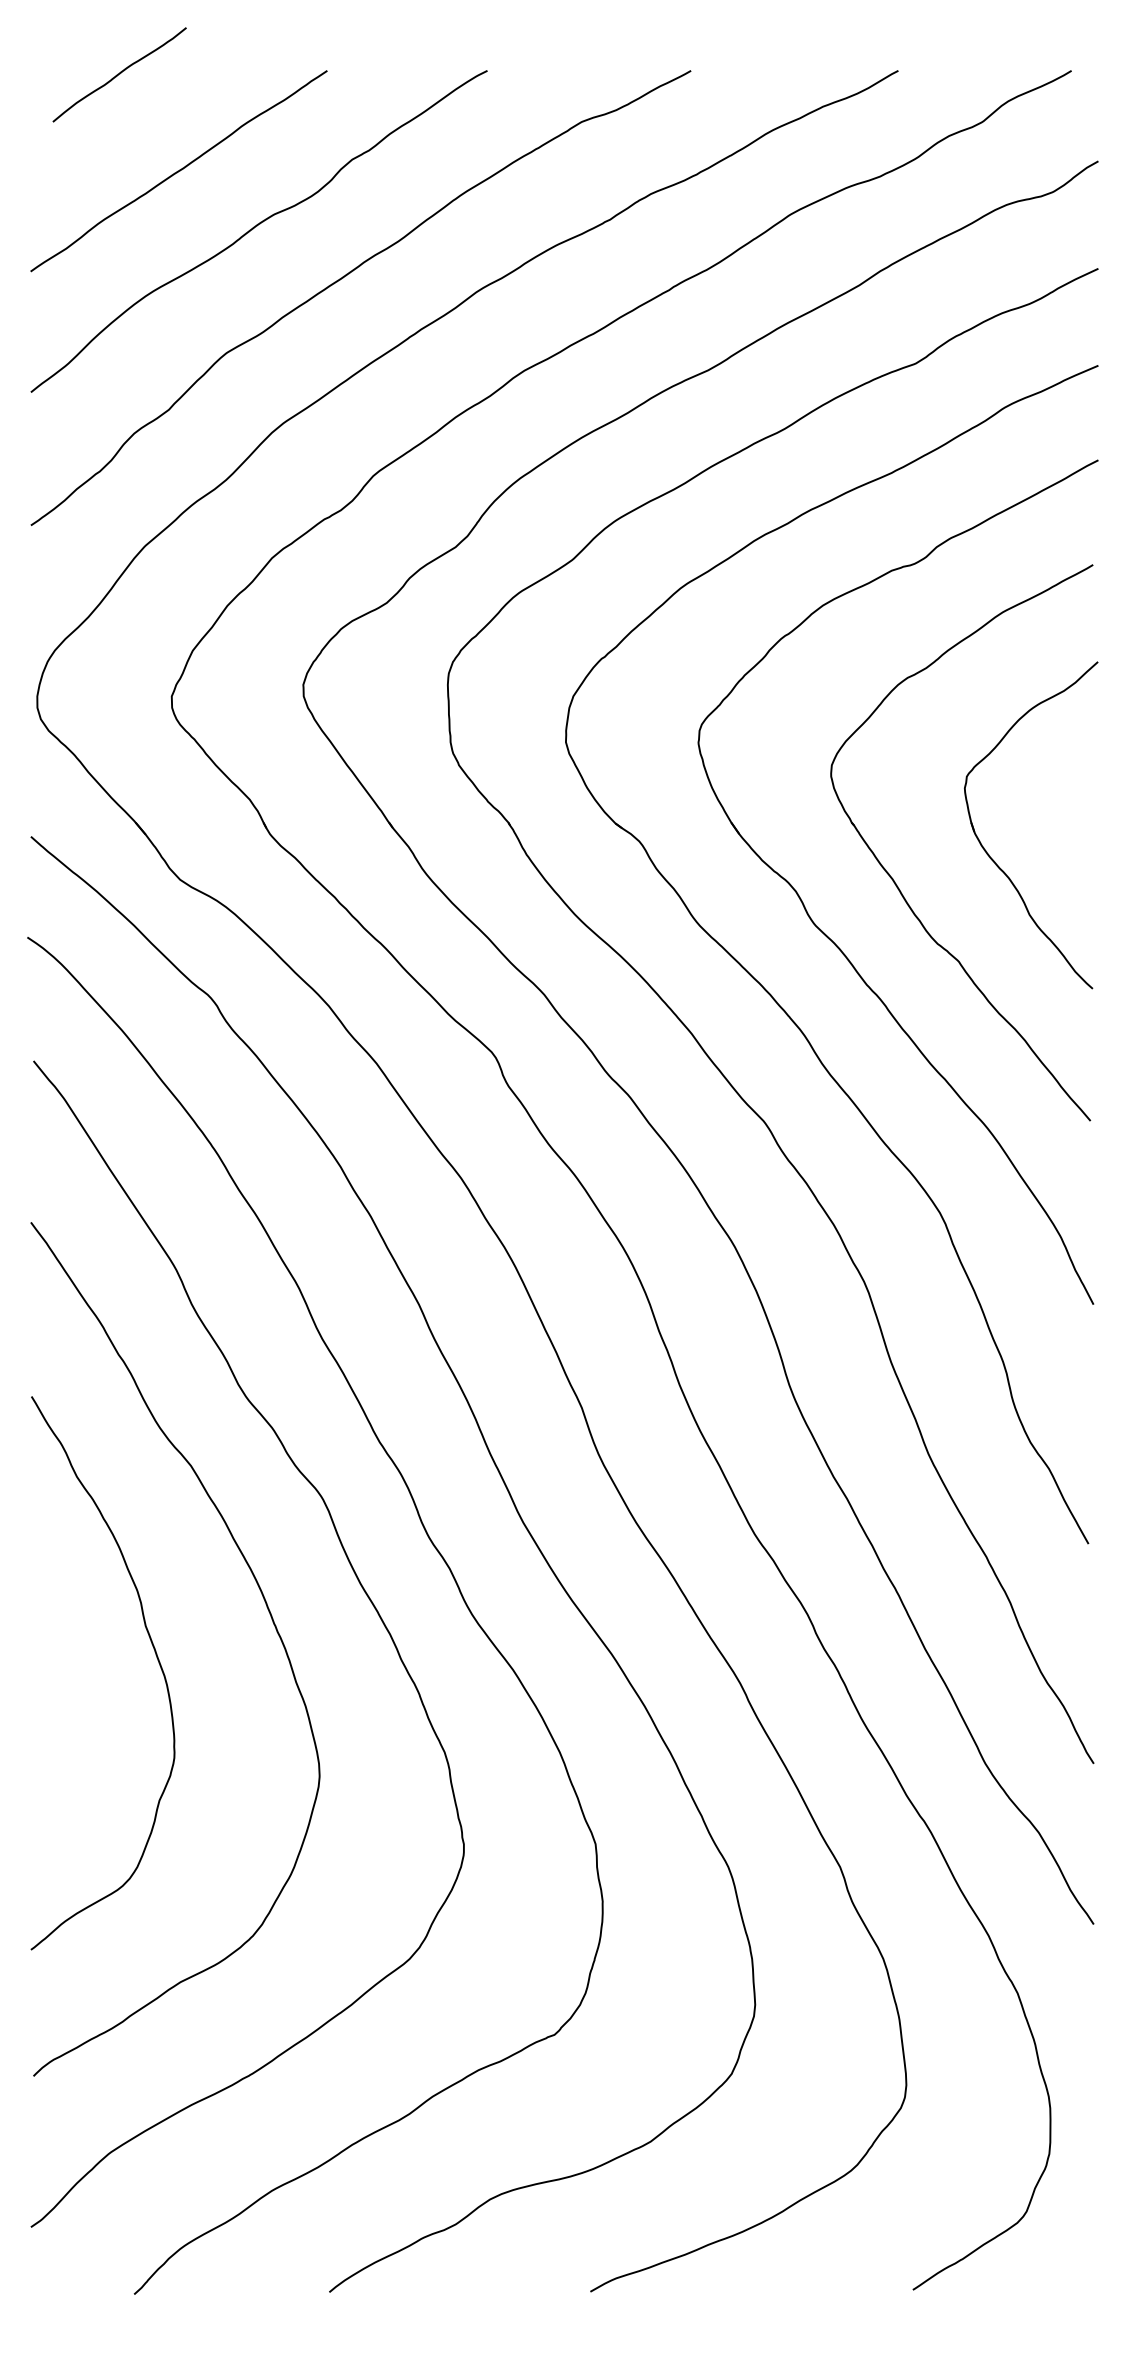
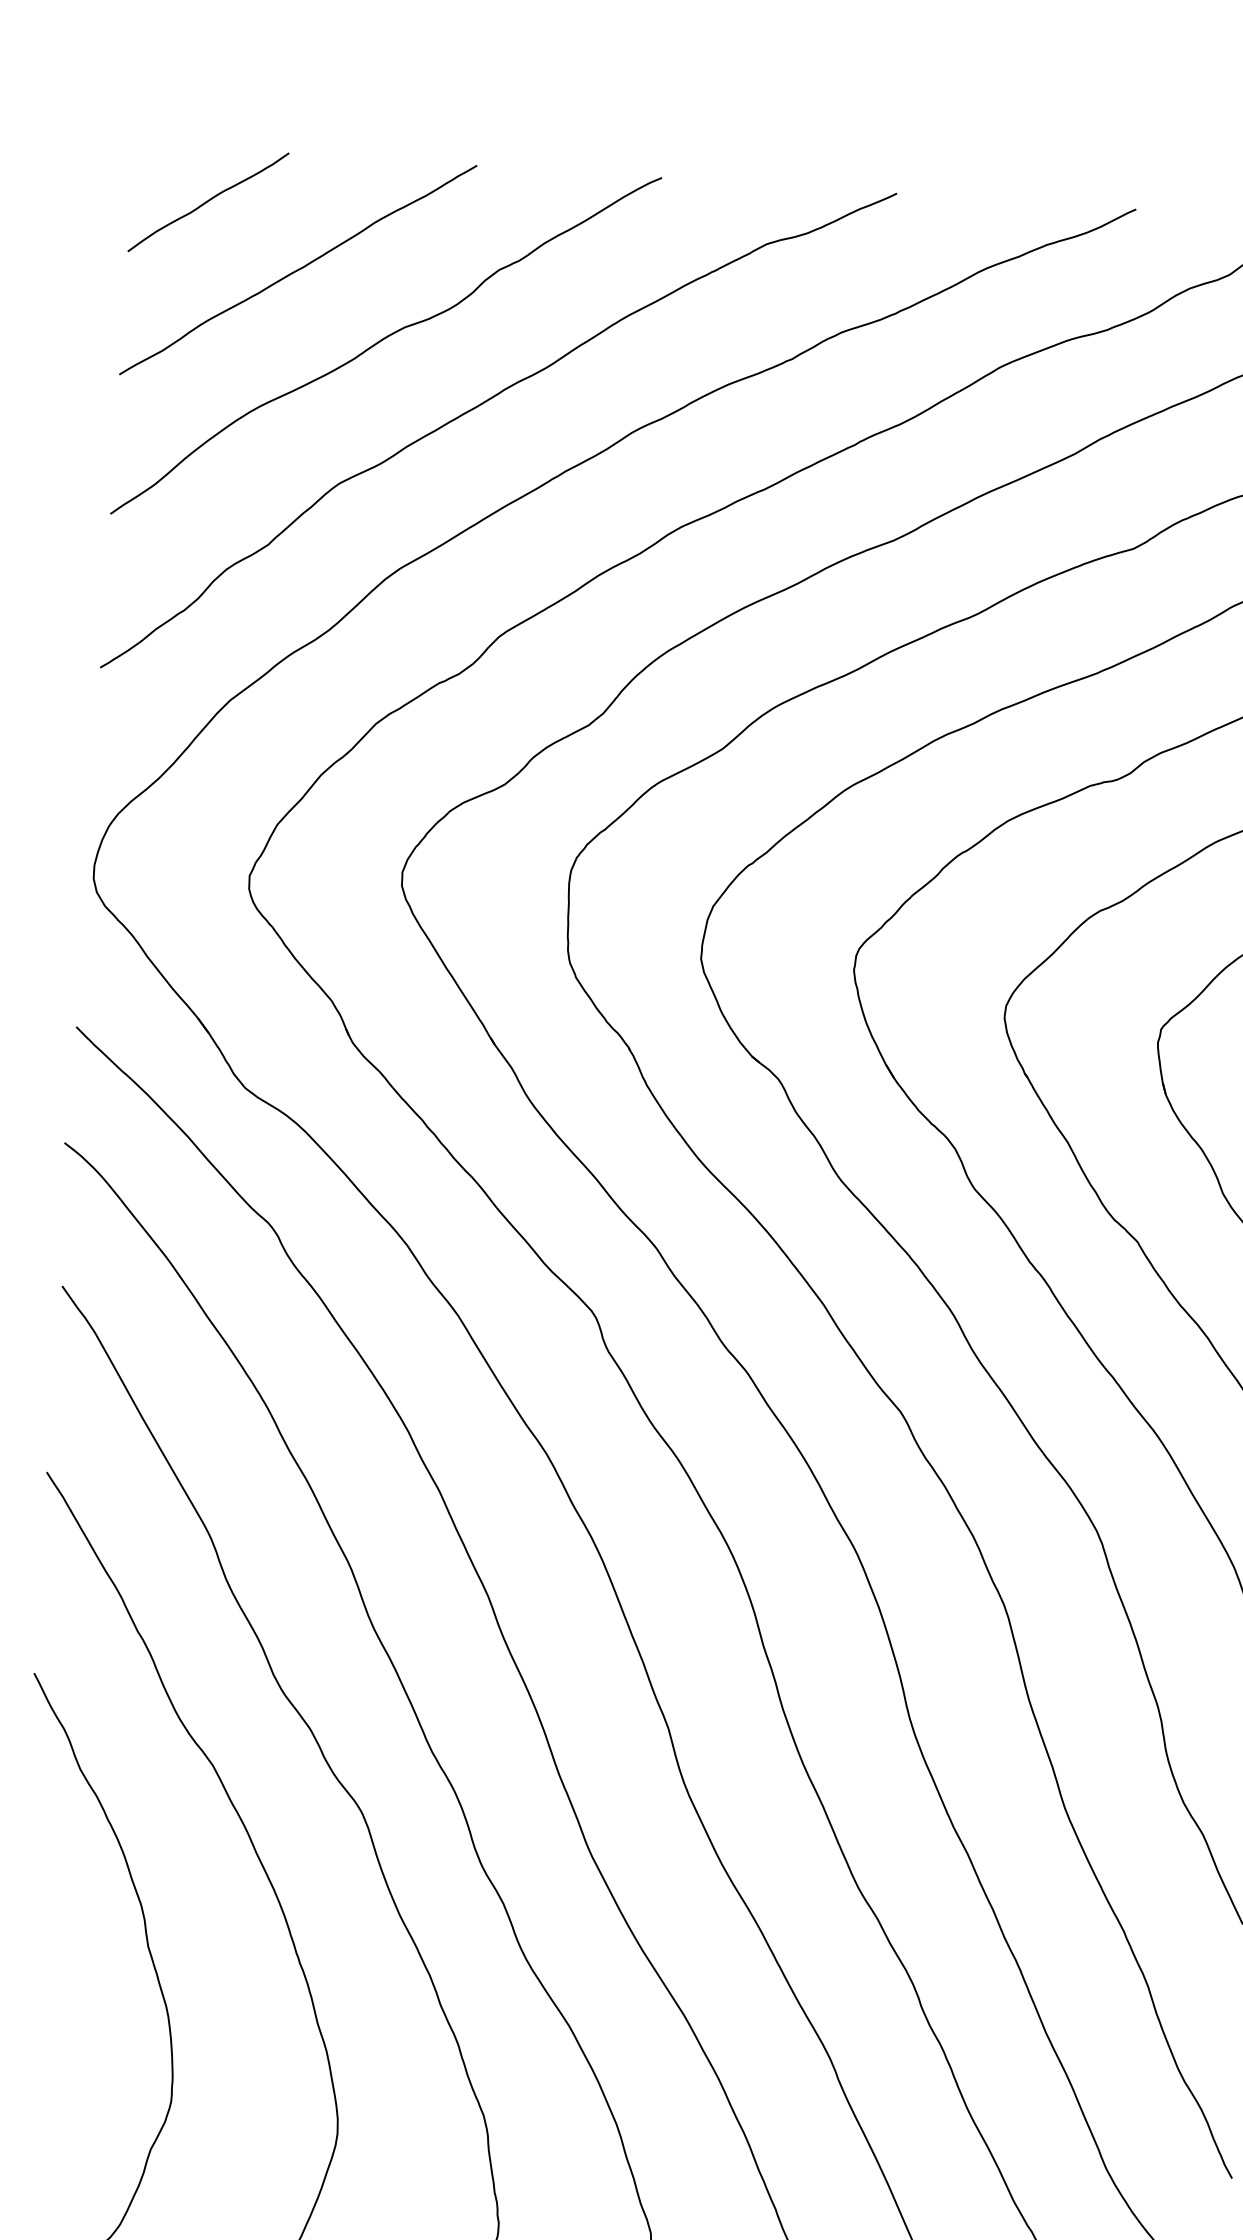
curve: (119, 74) -> (208, 201), moved

